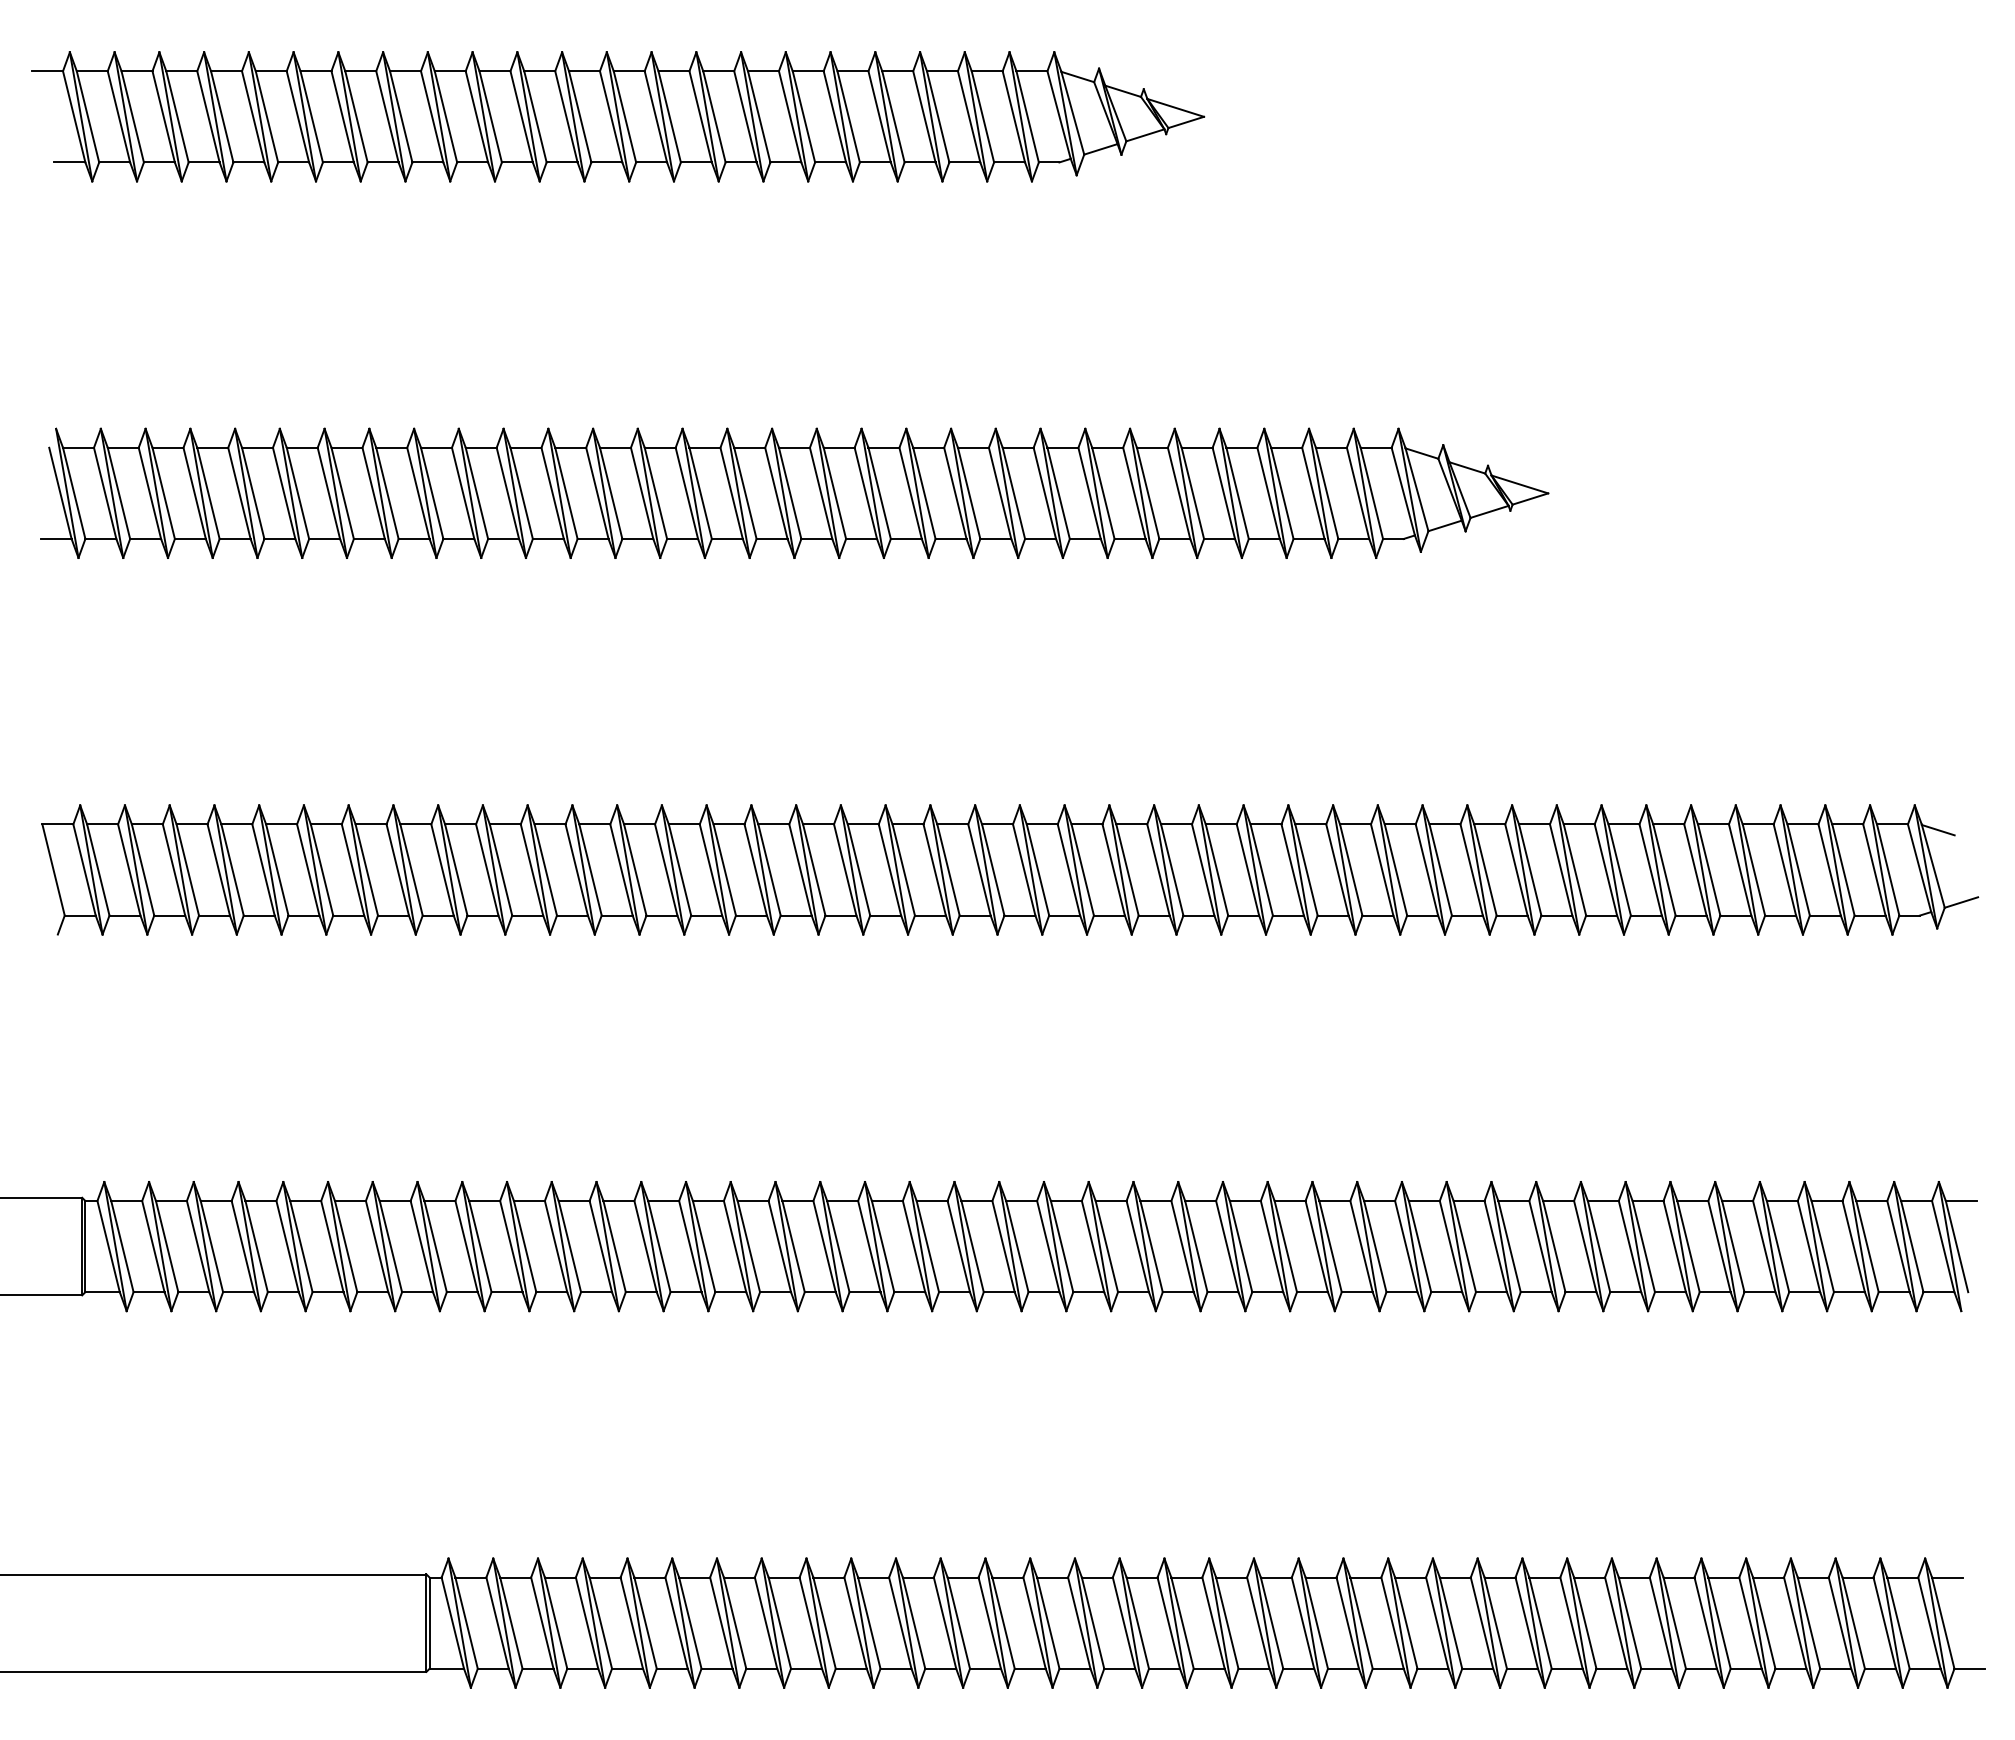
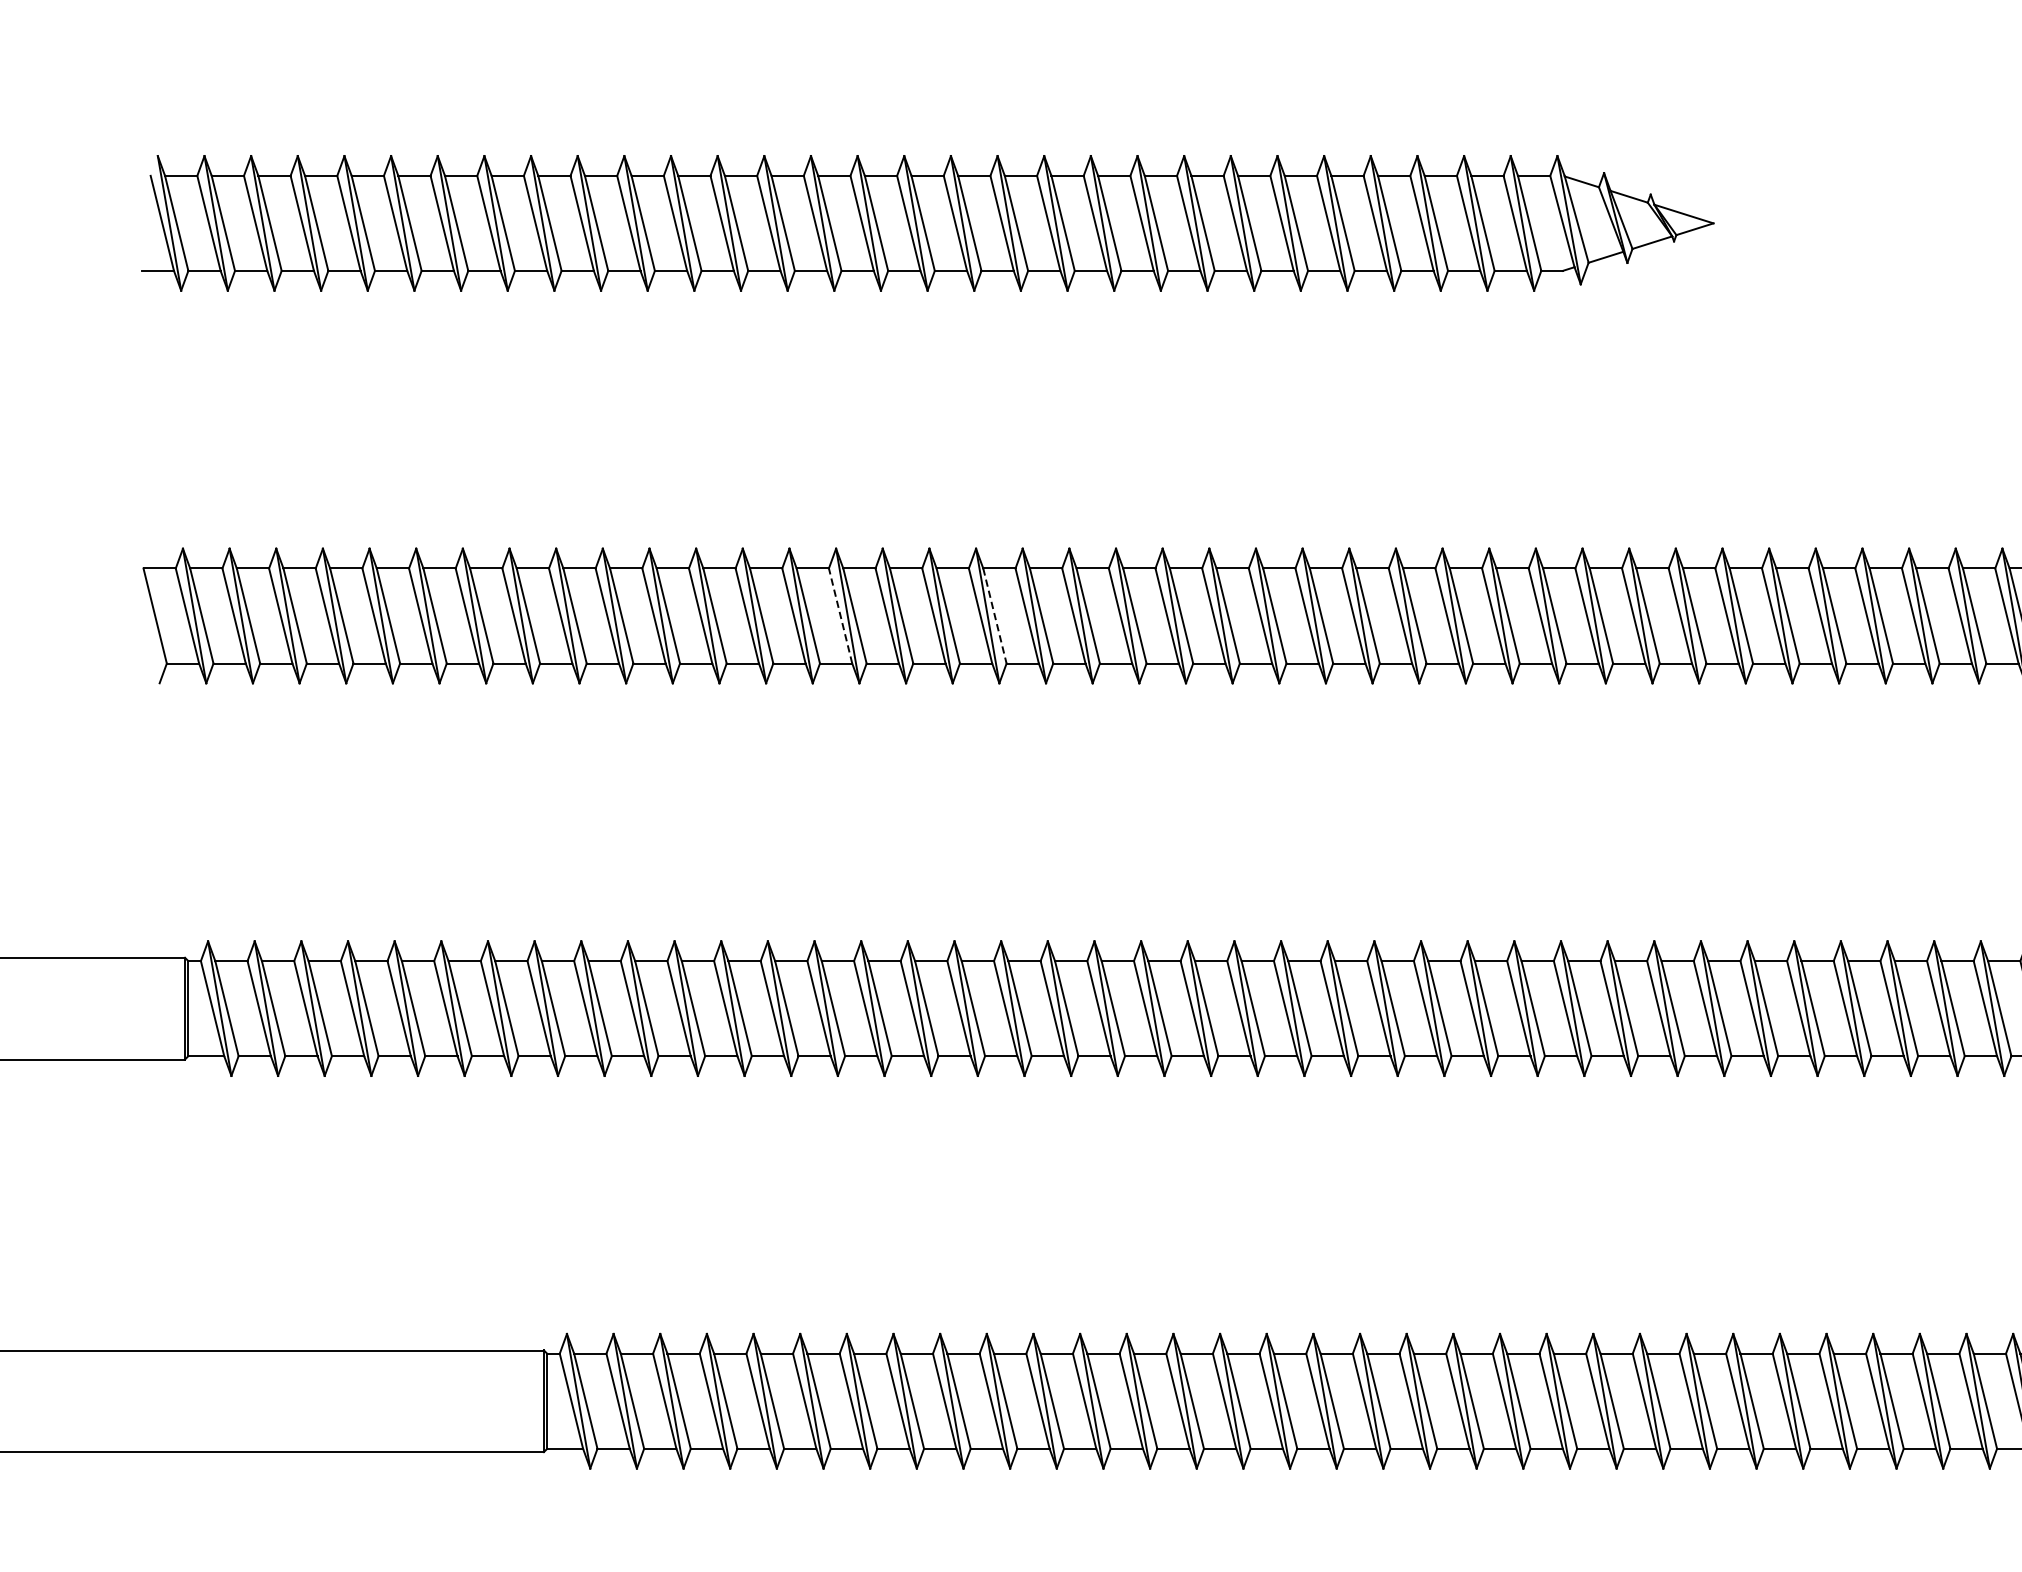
line: (710, 869) -> (840, 615), solid -> dashed
line: (859, 869) -> (995, 615), solid -> dashed

